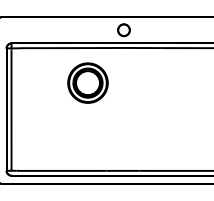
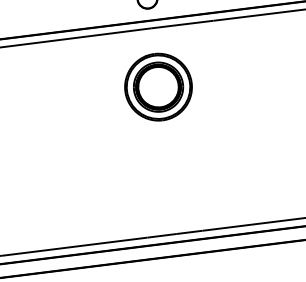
part: (87, 82) -> (157, 86), moved

